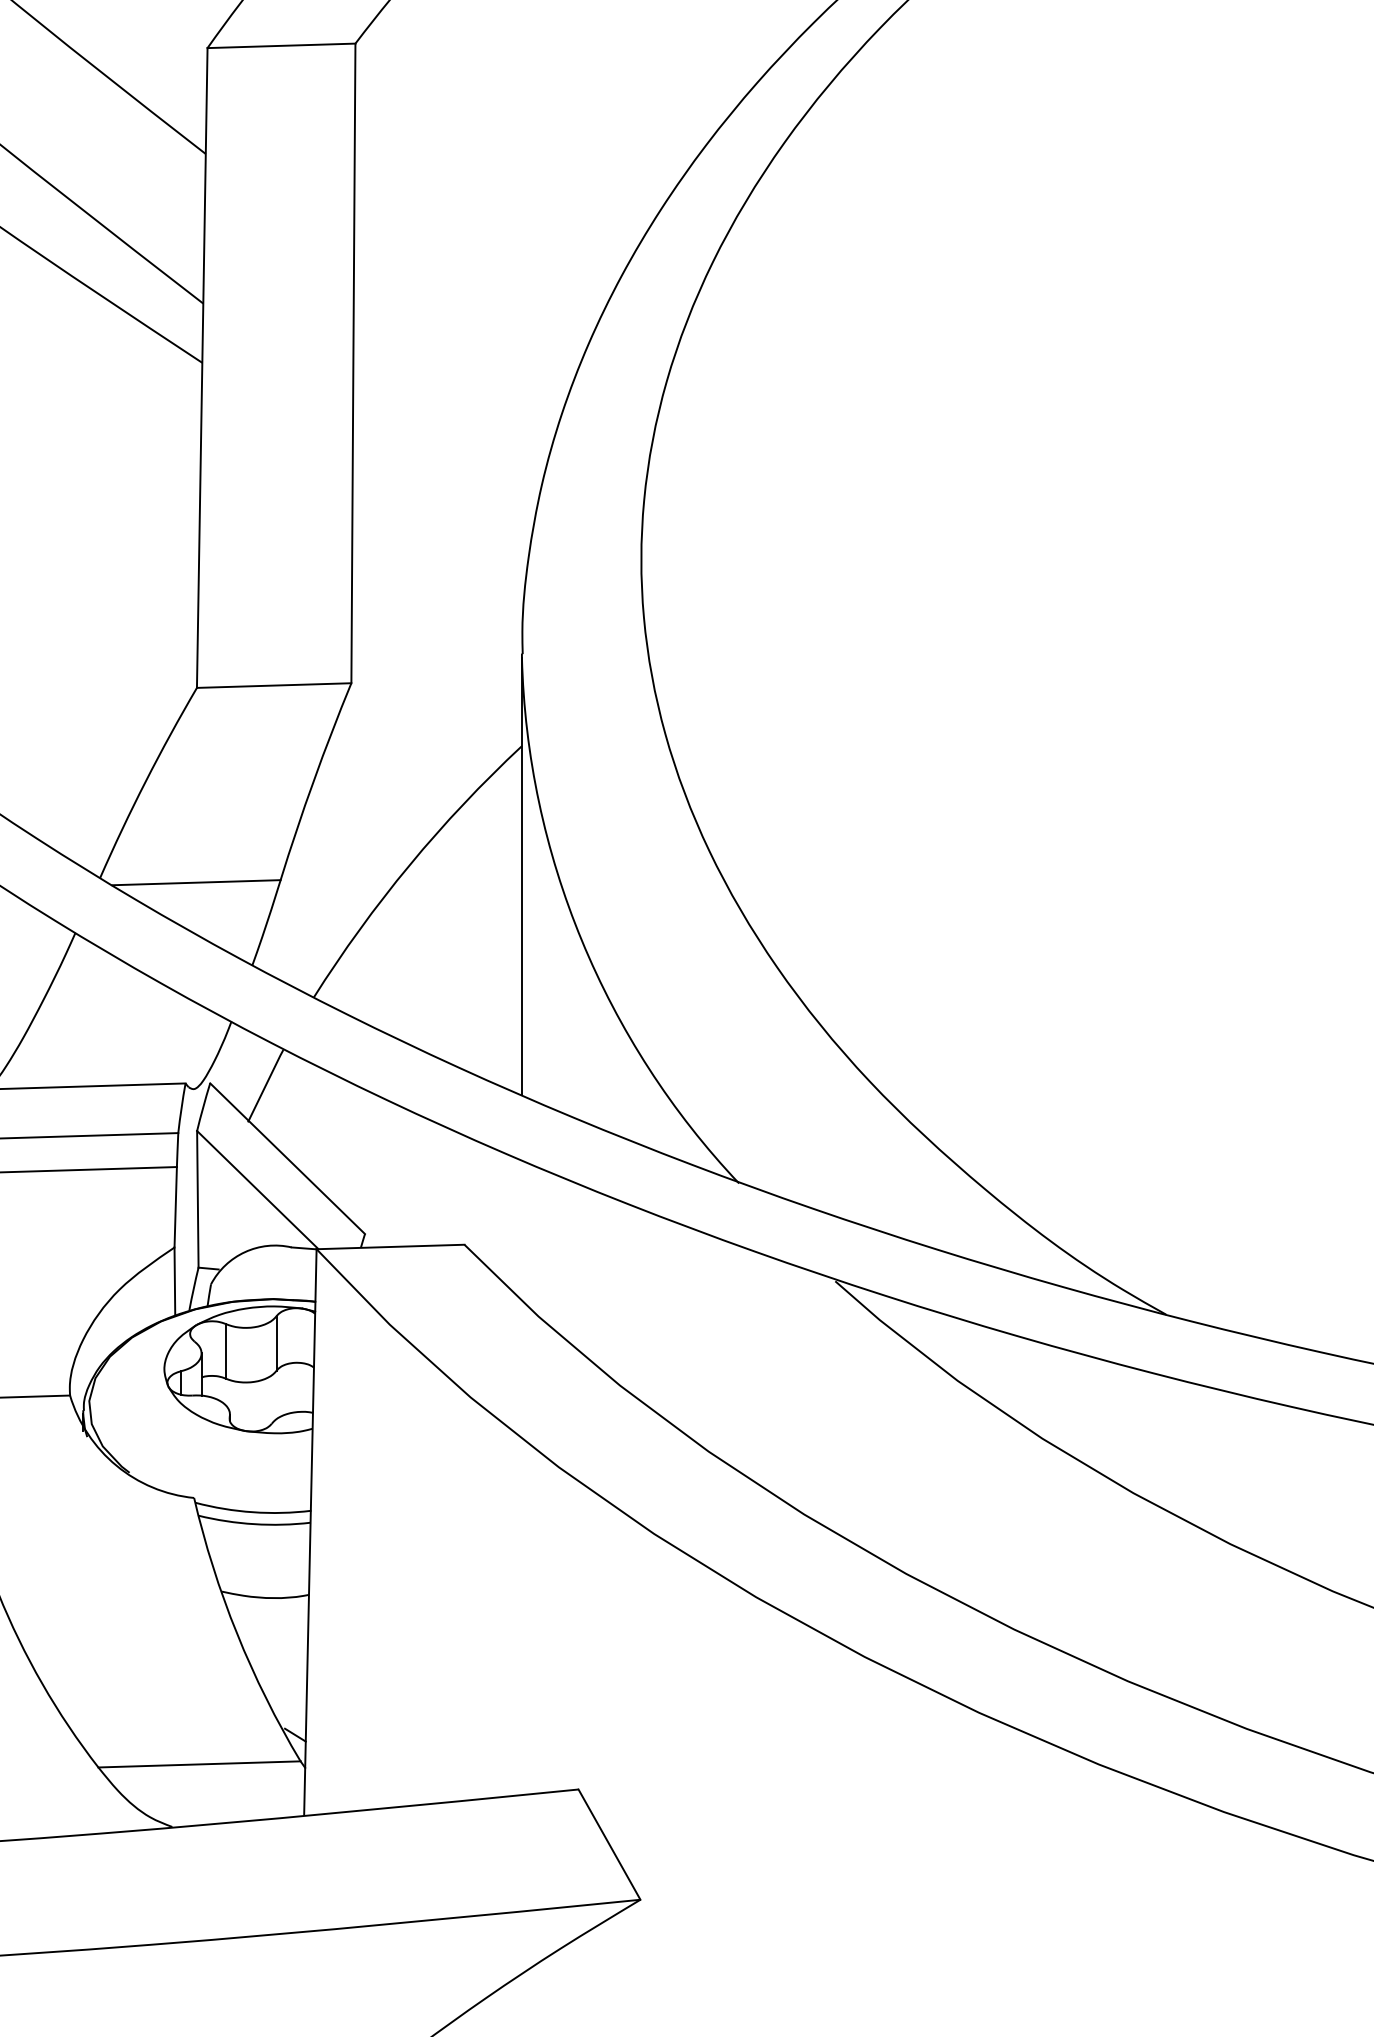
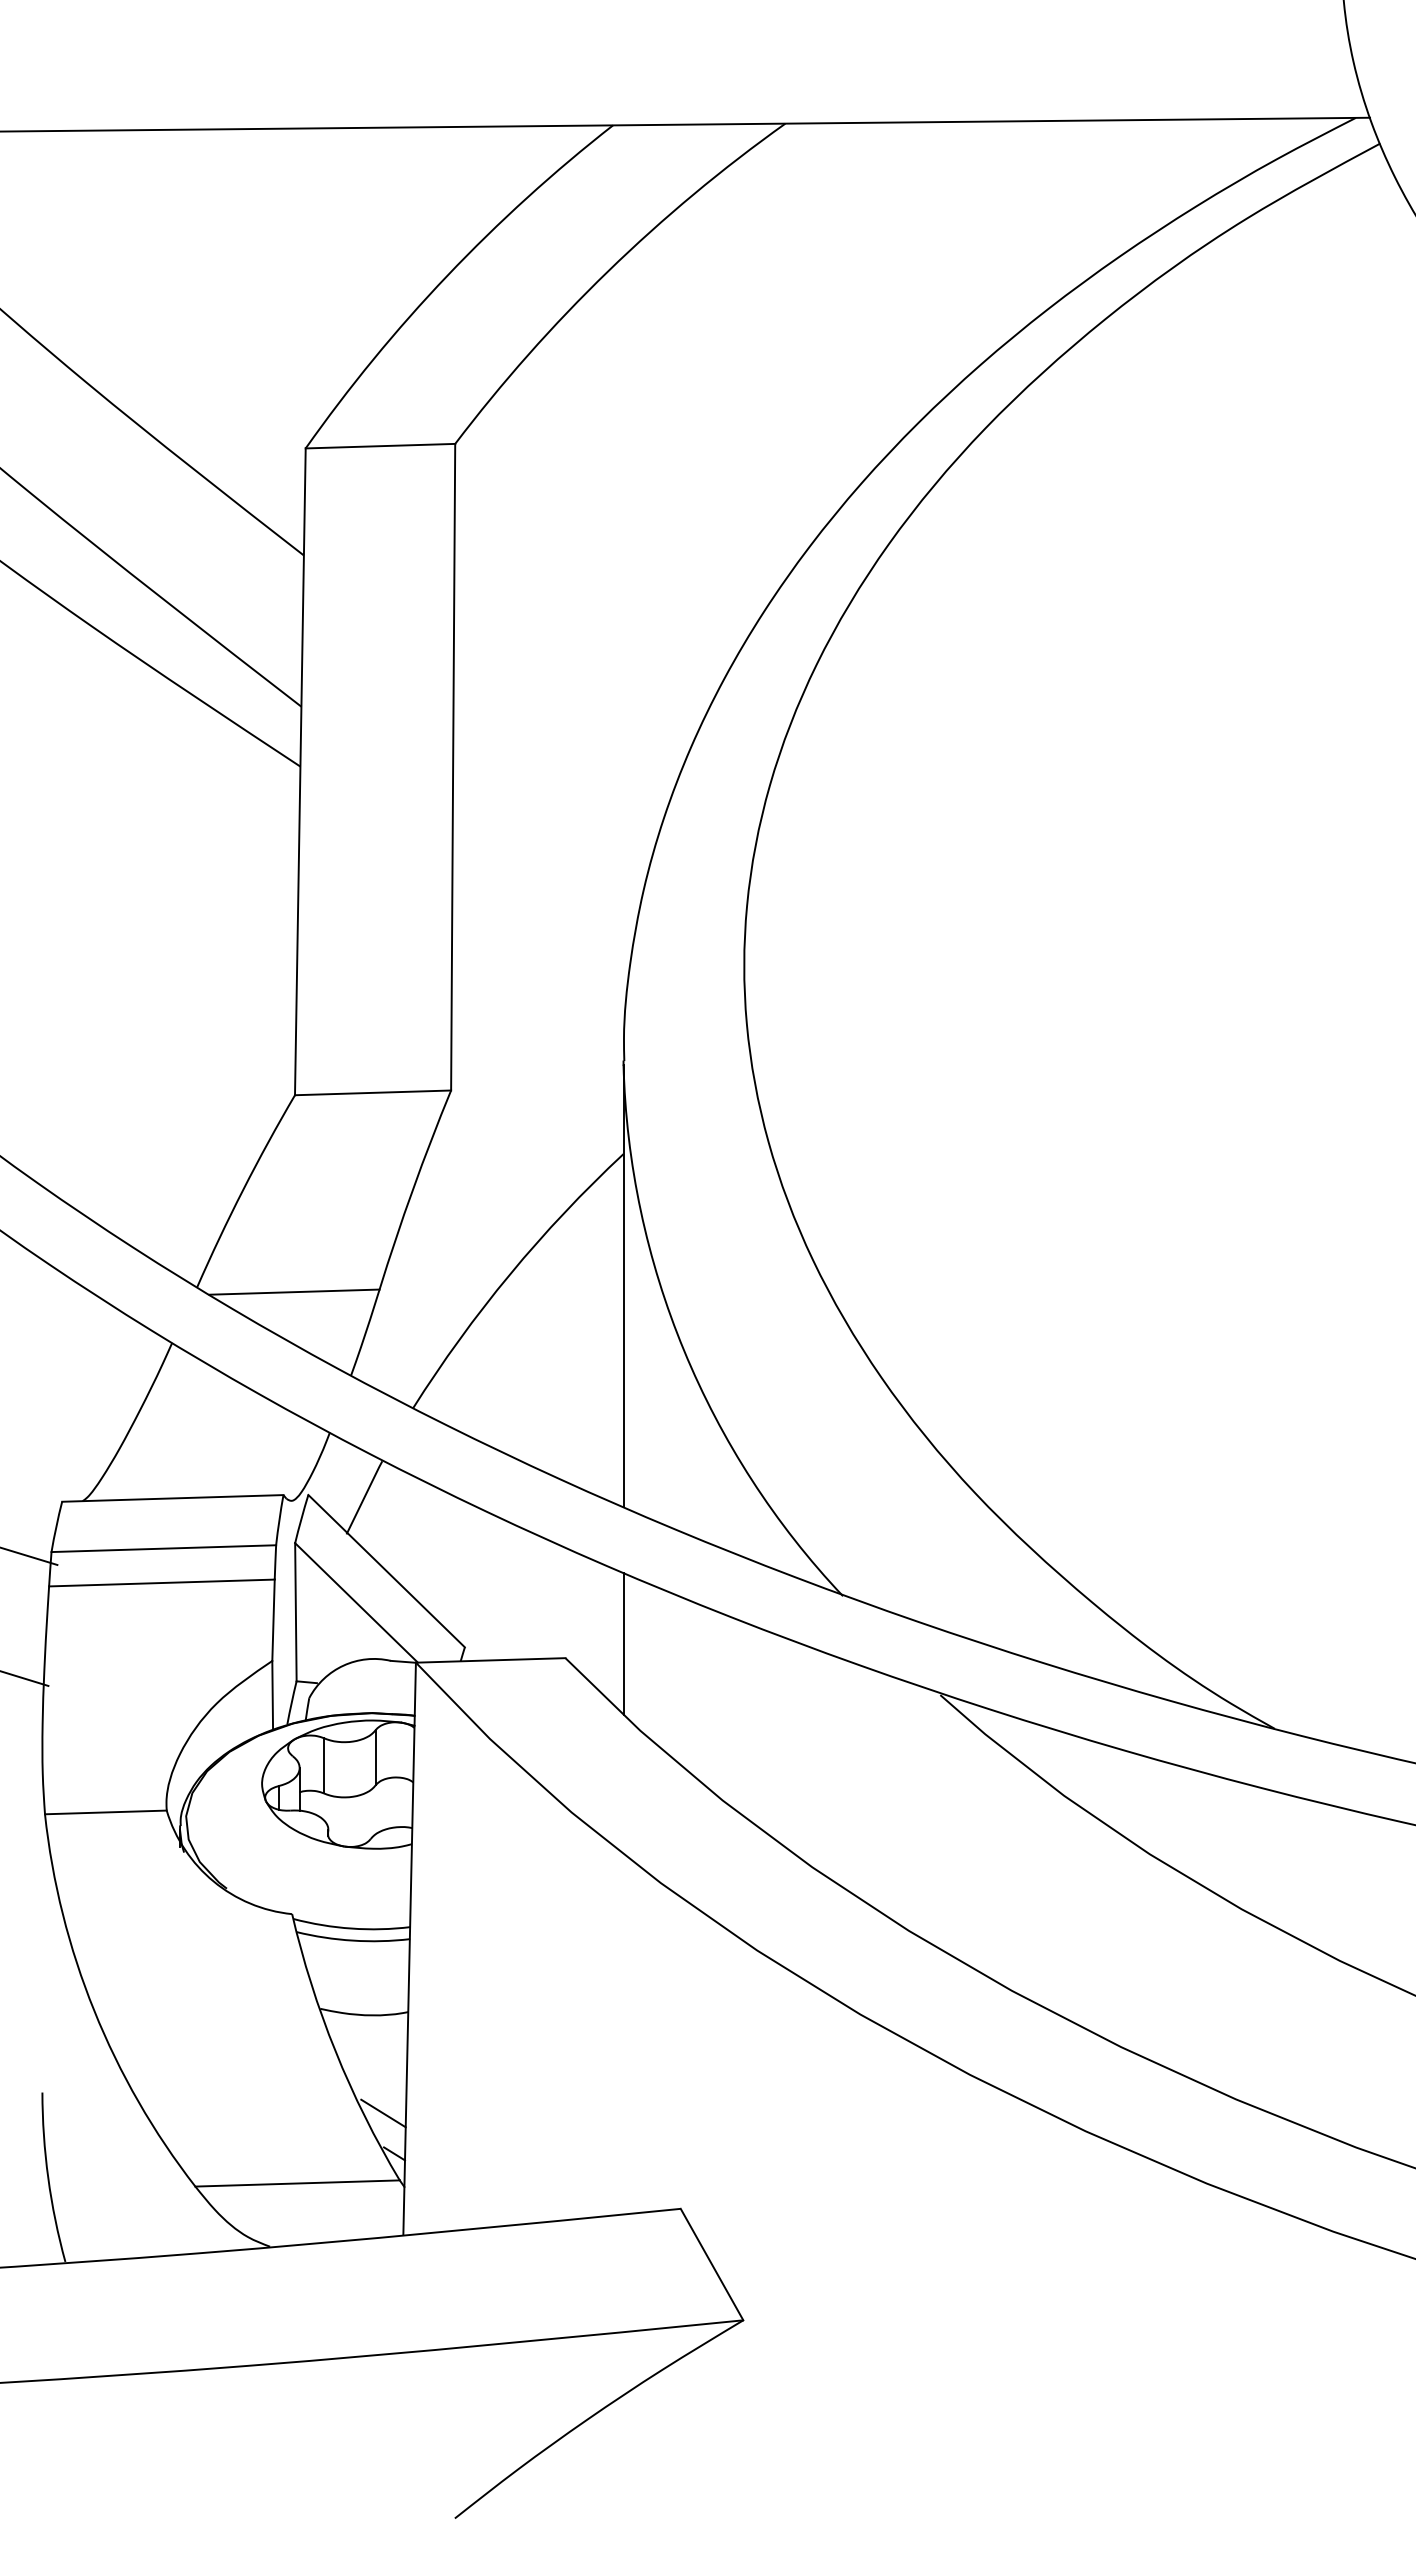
line: (521, 1230) -> (623, 1643), added
line: (284, 1695) -> (383, 2113), added

